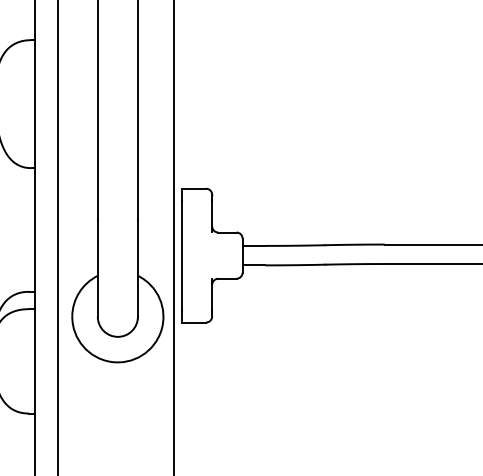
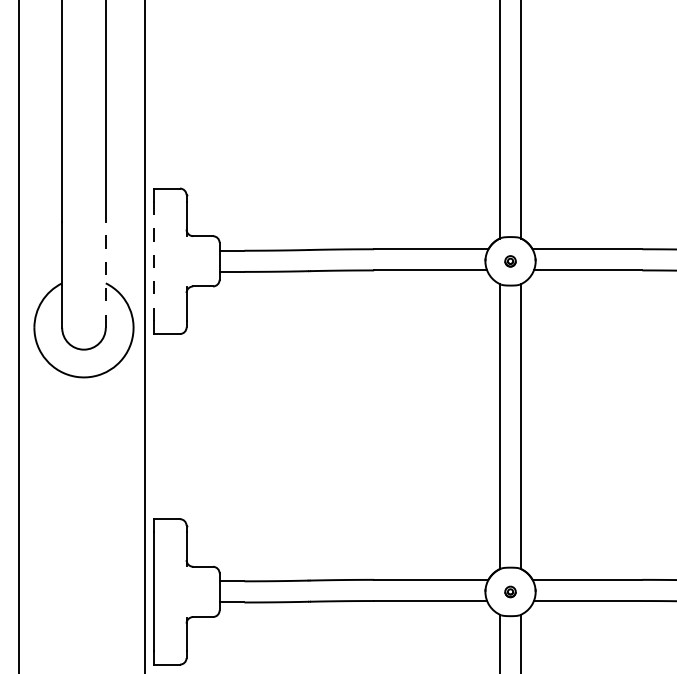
line: (181, 255) -> (153, 261), solid -> dashed
line: (137, 267) -> (105, 274), solid -> dashed

